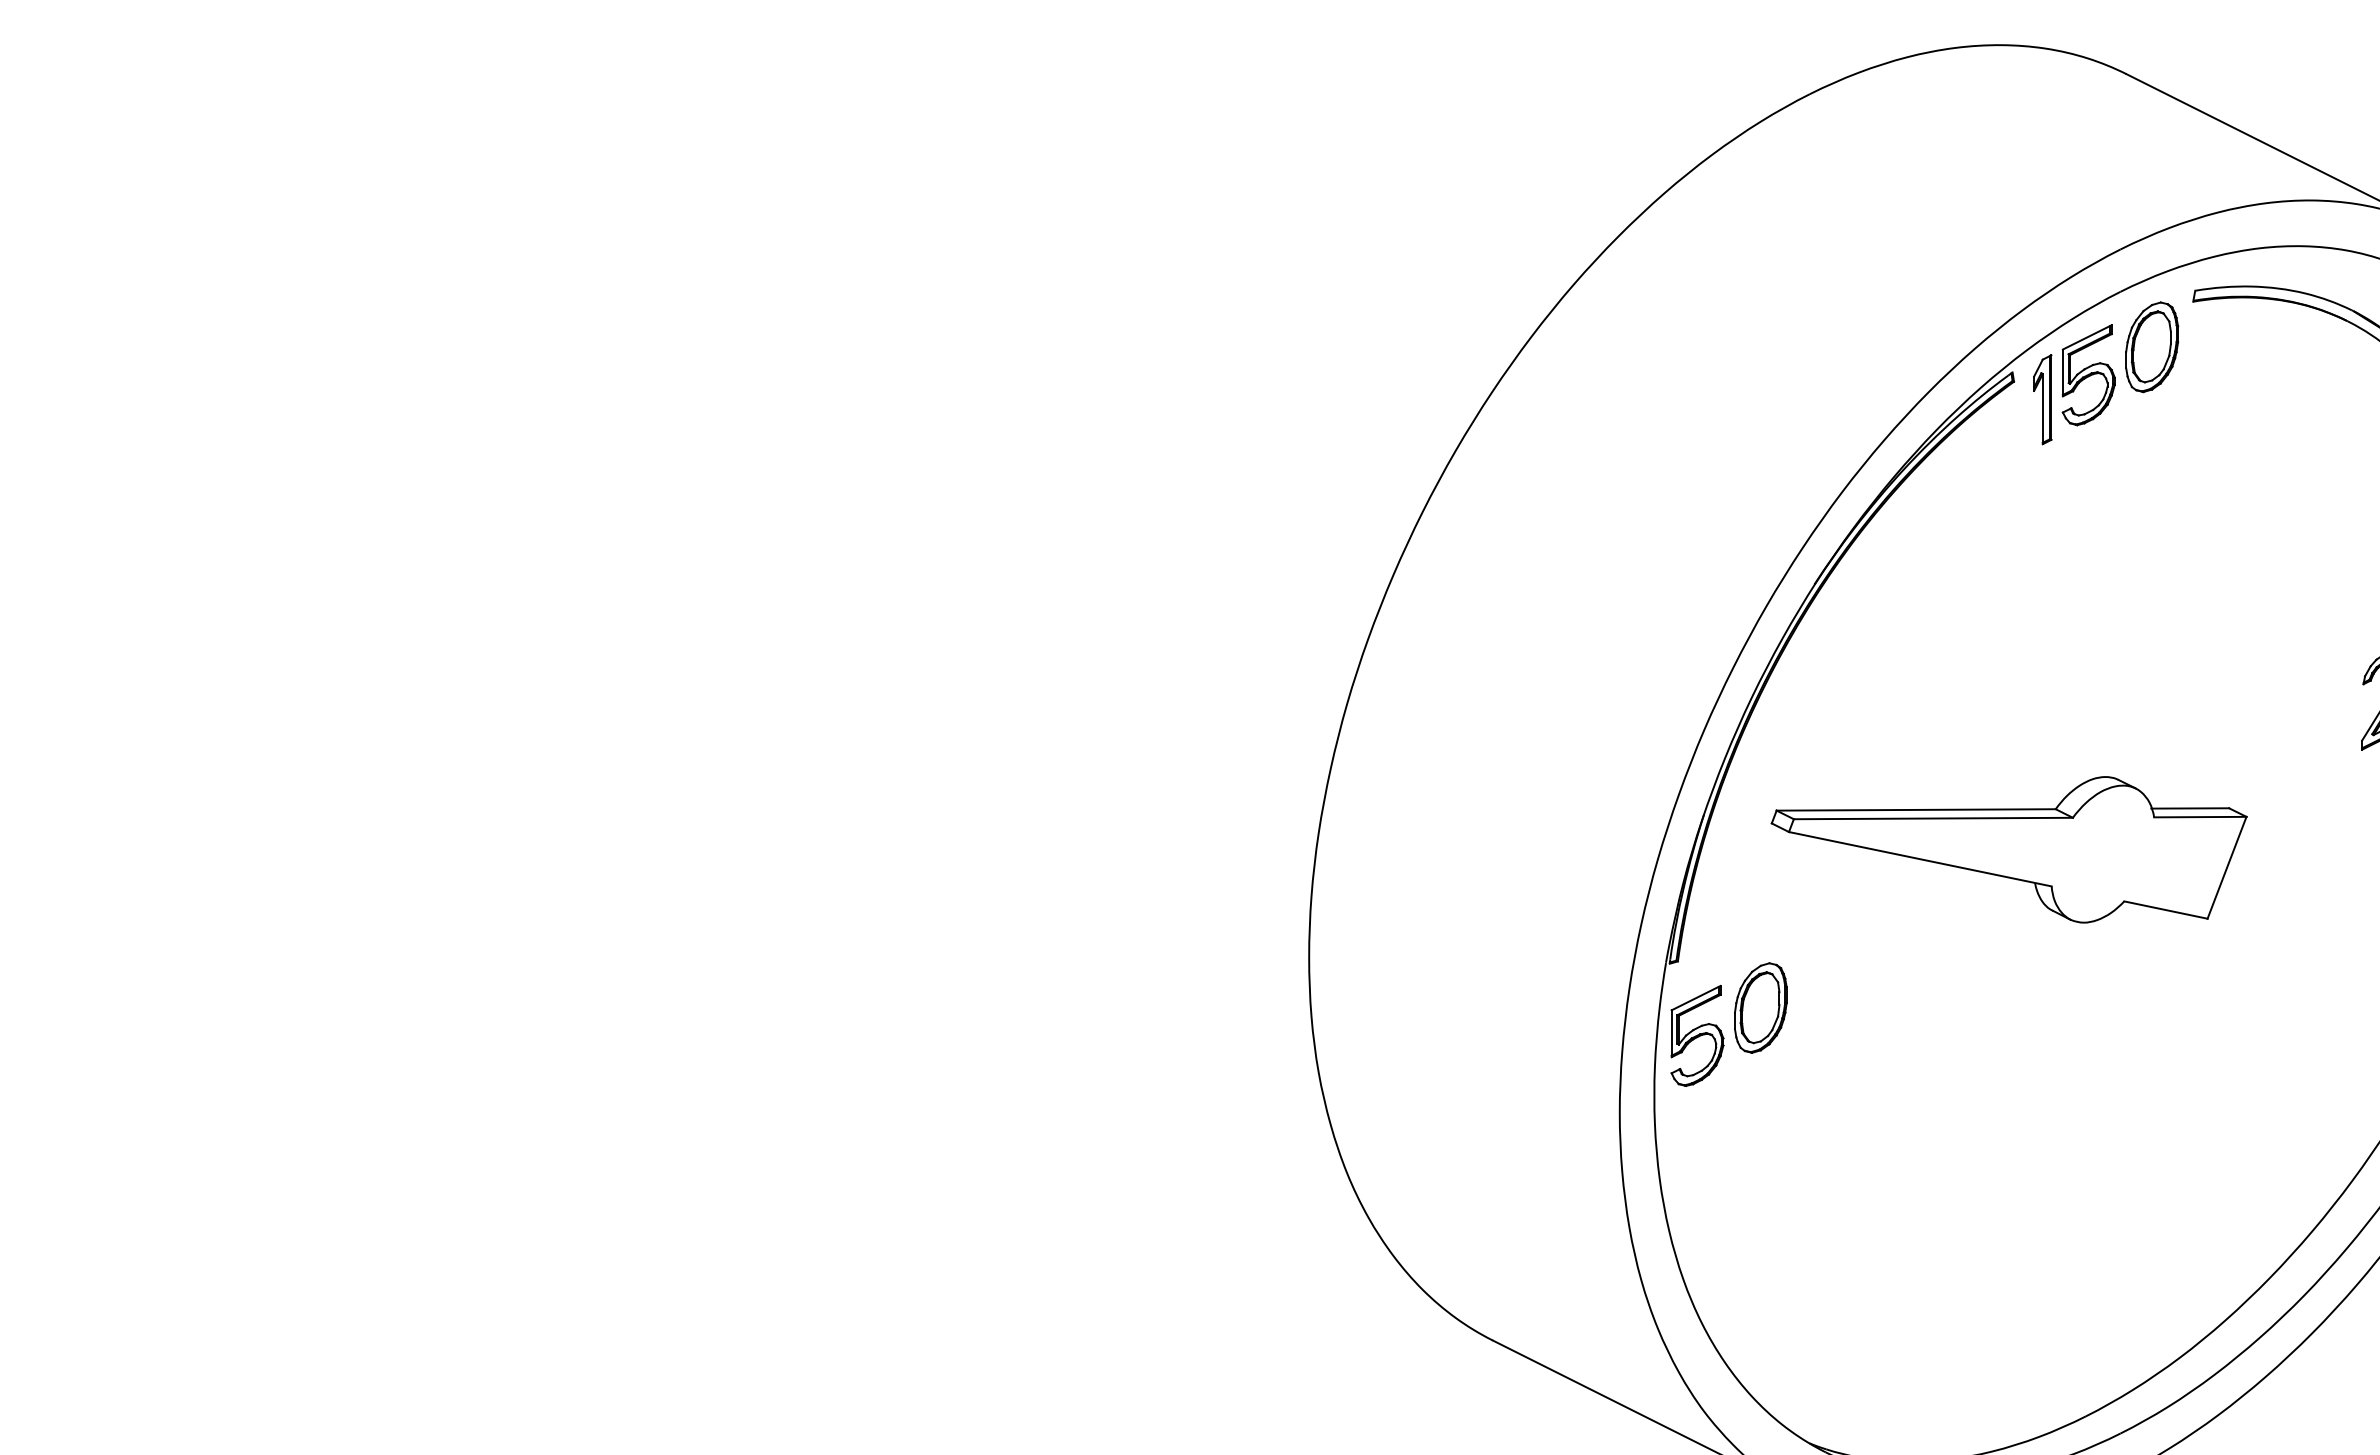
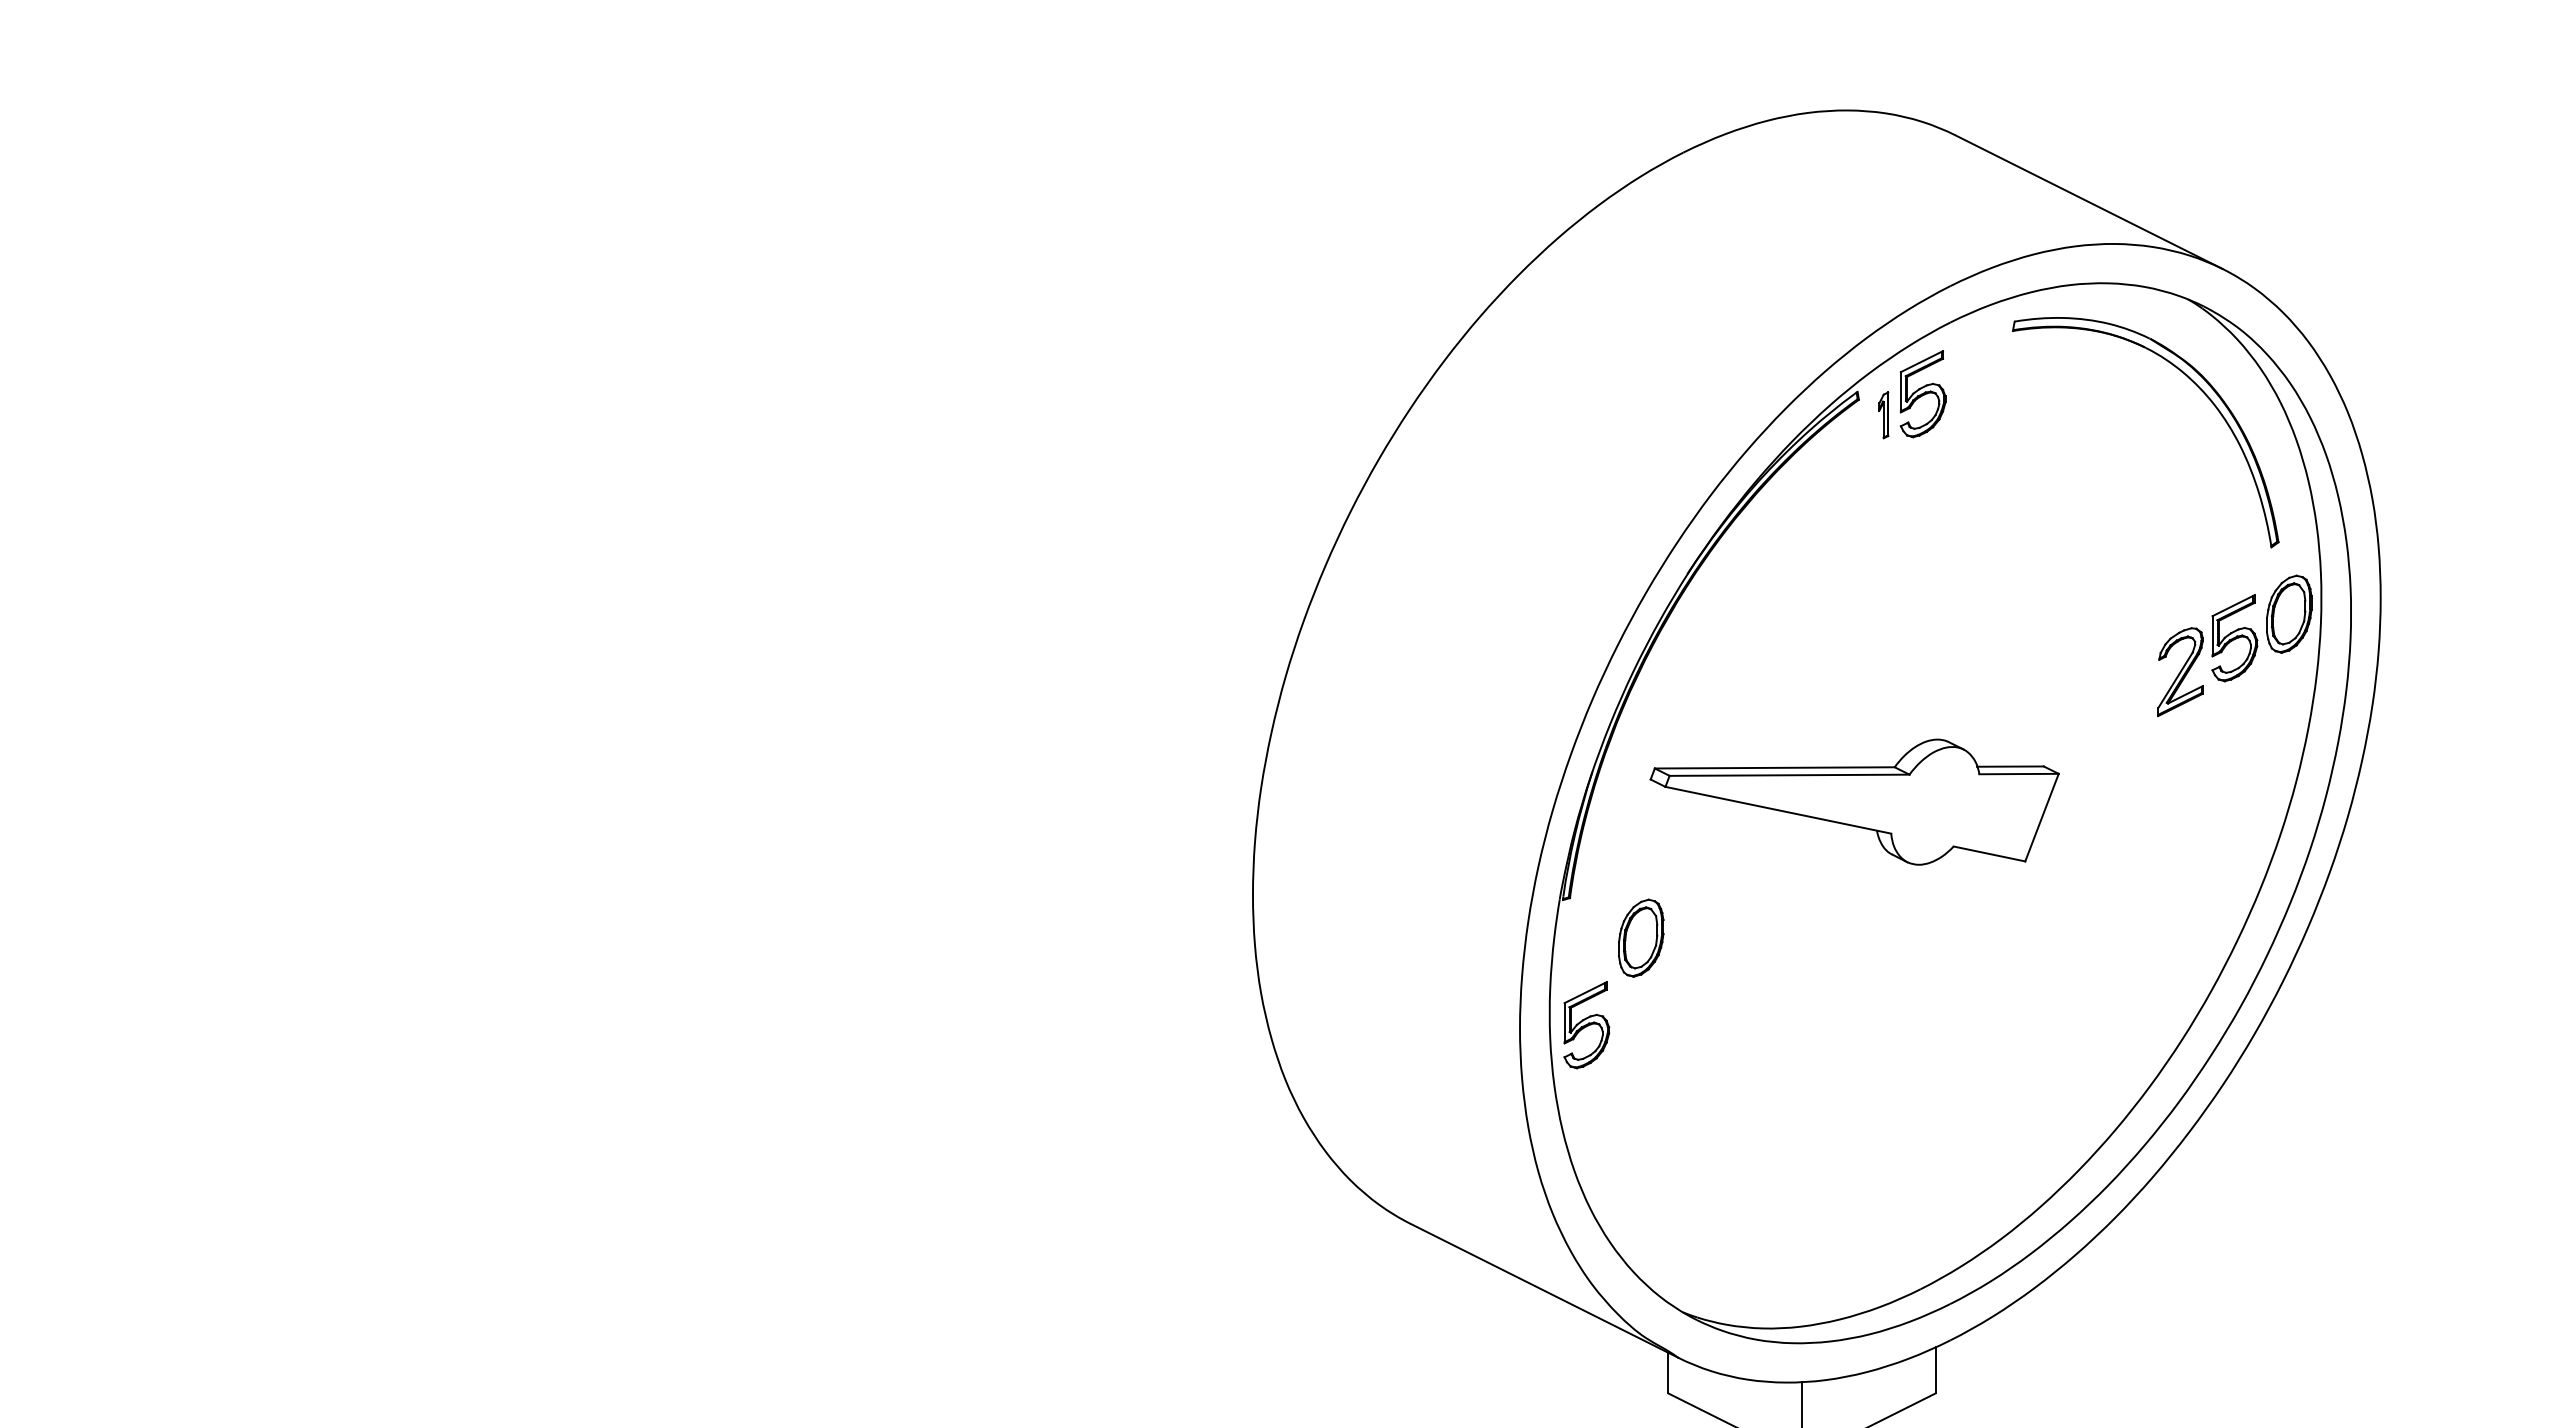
part: (2151, 346) -> (1977, 369), removed
part: (2042, 399) -> (1883, 415), size x0.6
part: (1697, 1036) -> (1586, 1025), moved

